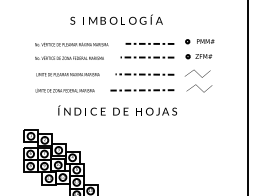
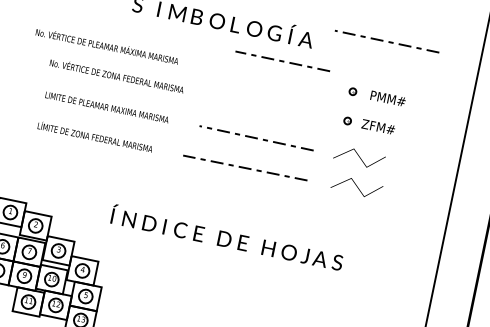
line: (149, 43) -> (281, 60), moved
text: (71, 44) -> (106, 46), moved
line: (148, 57) -> (389, 42), moved
text: (117, 110) -> (227, 237), moved

